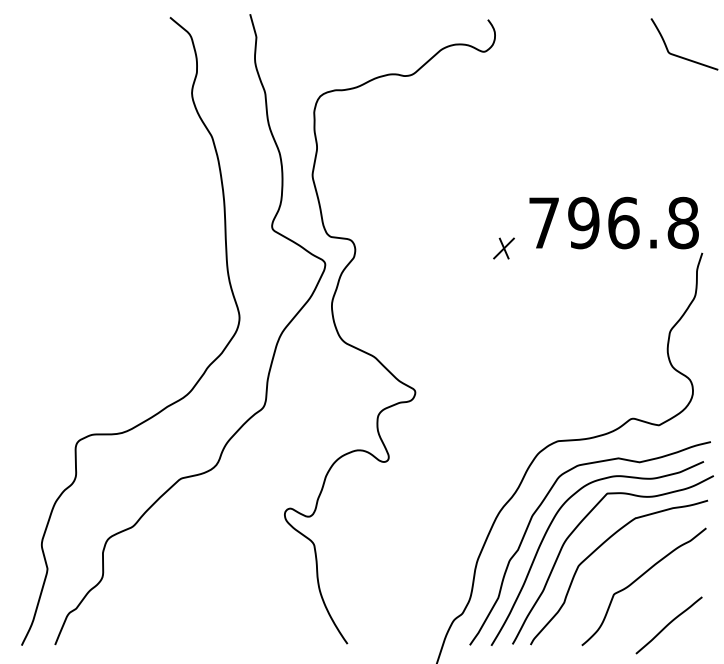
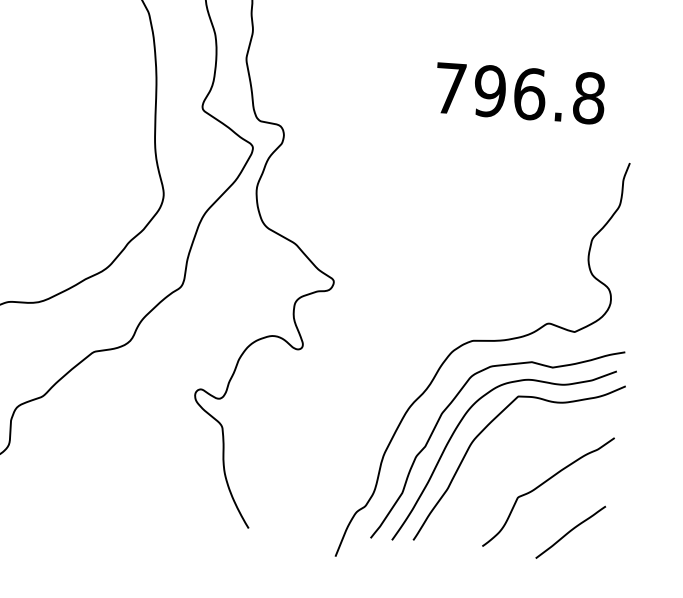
text: (613, 222) -> (519, 92), moved
part: (503, 248) -> (431, 144), removed
curve: (600, 547) -> (507, 449), removed

